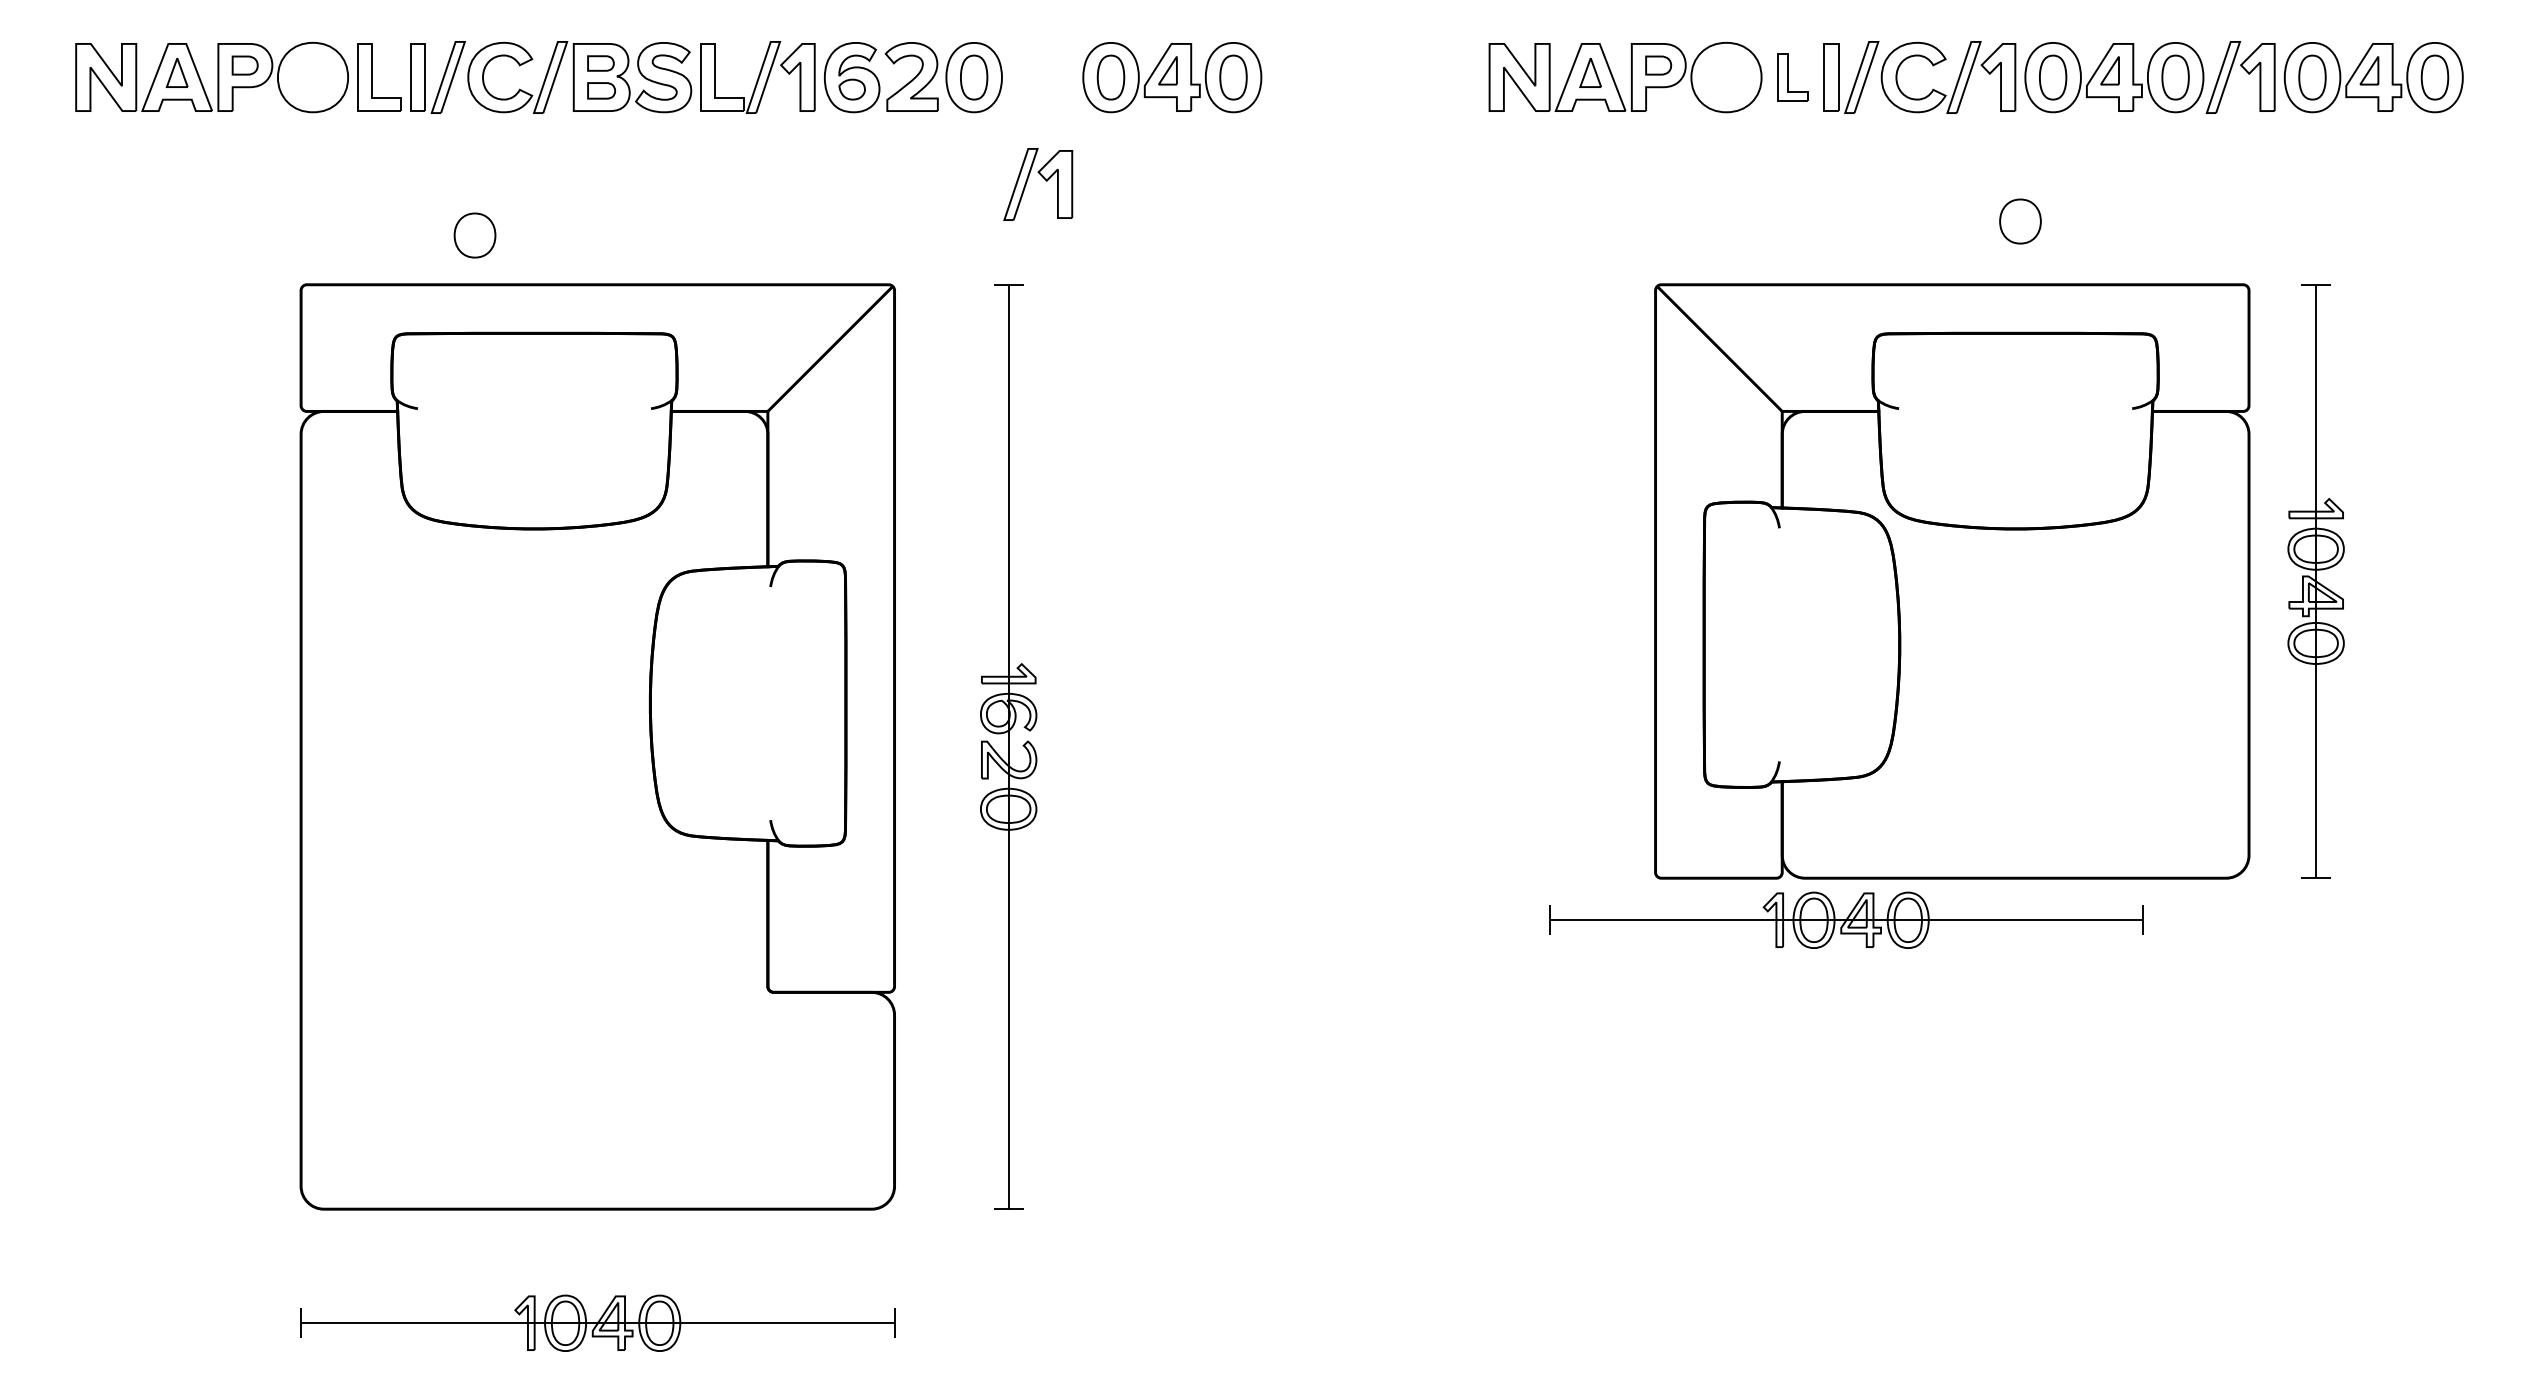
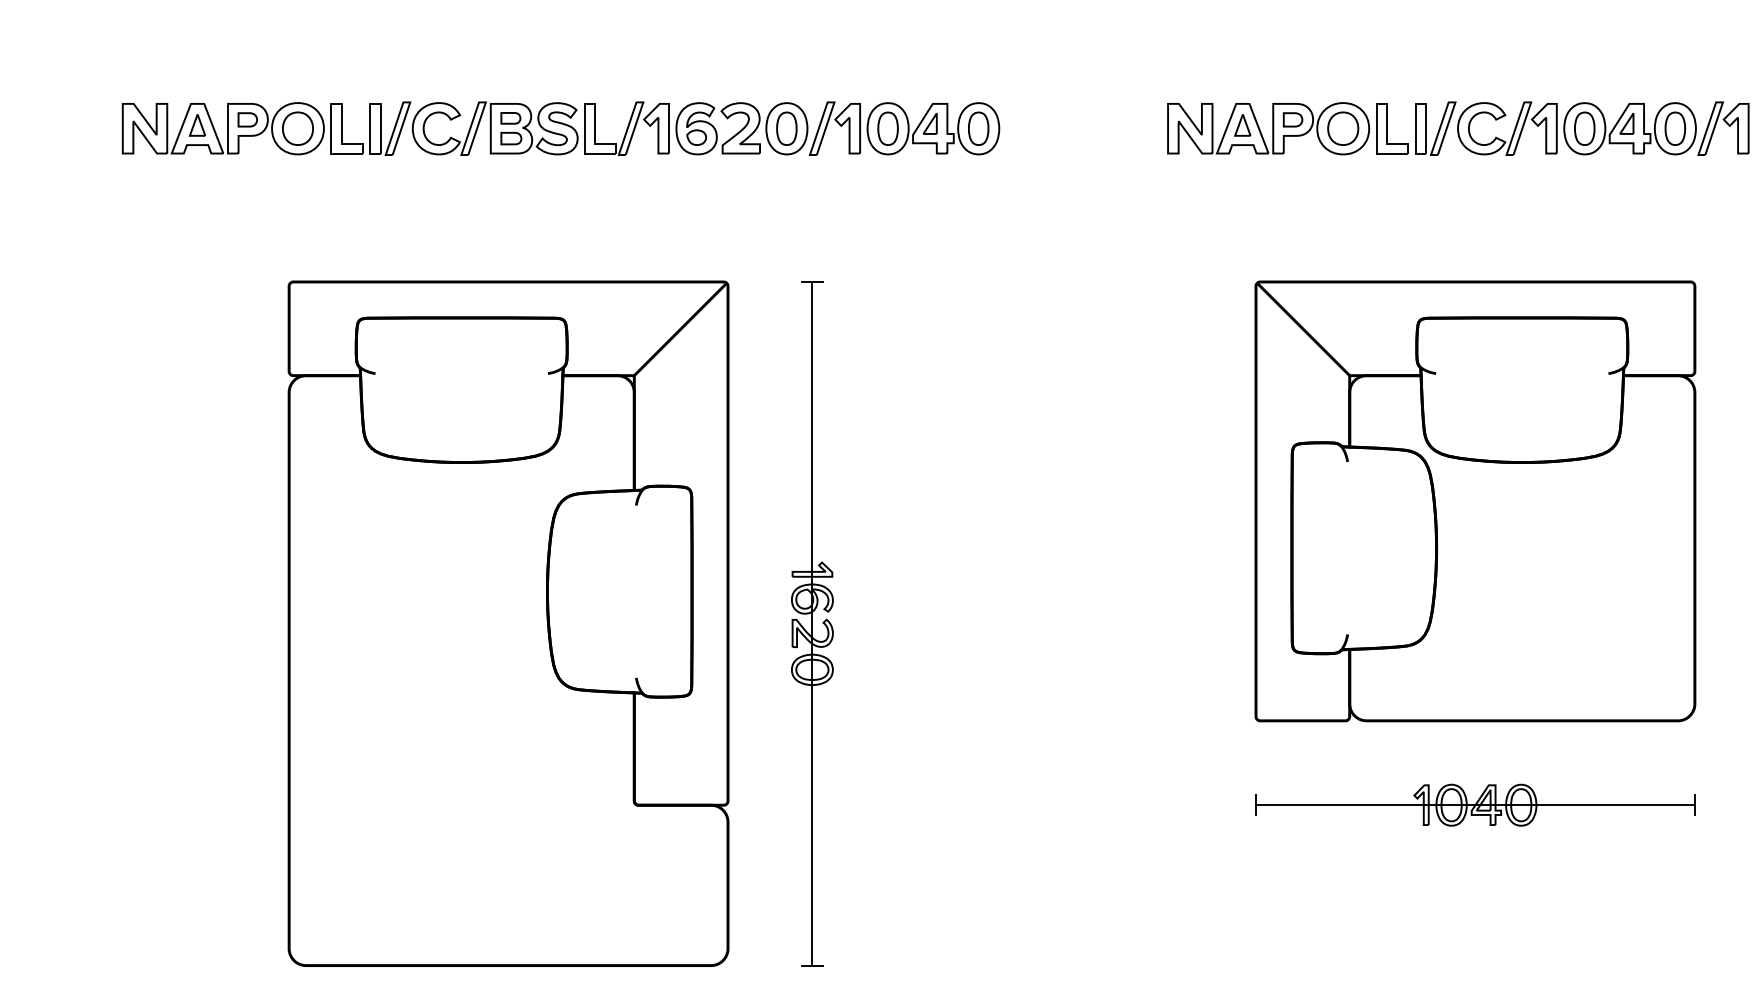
part: (1792, 77) -> (1392, 128), size x1.43
part: (1043, 178) -> (838, 124), moved
part: (2020, 221) -> (1343, 128), moved
part: (474, 235) -> (297, 128), moved
part: (1952, 581) -> (1475, 501), moved
part: (1846, 919) -> (1475, 804), moved

